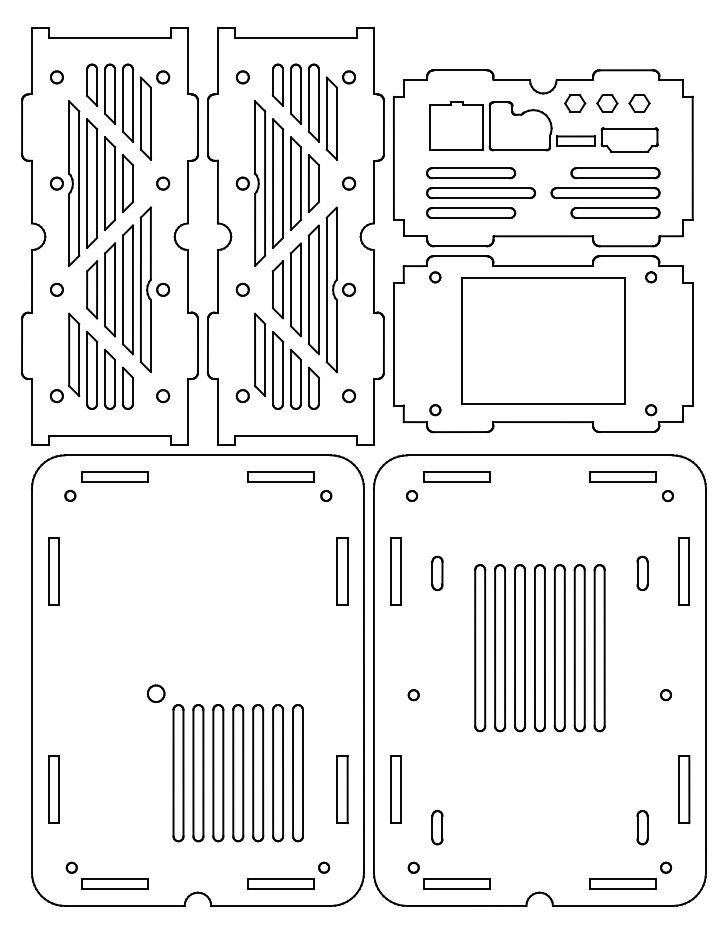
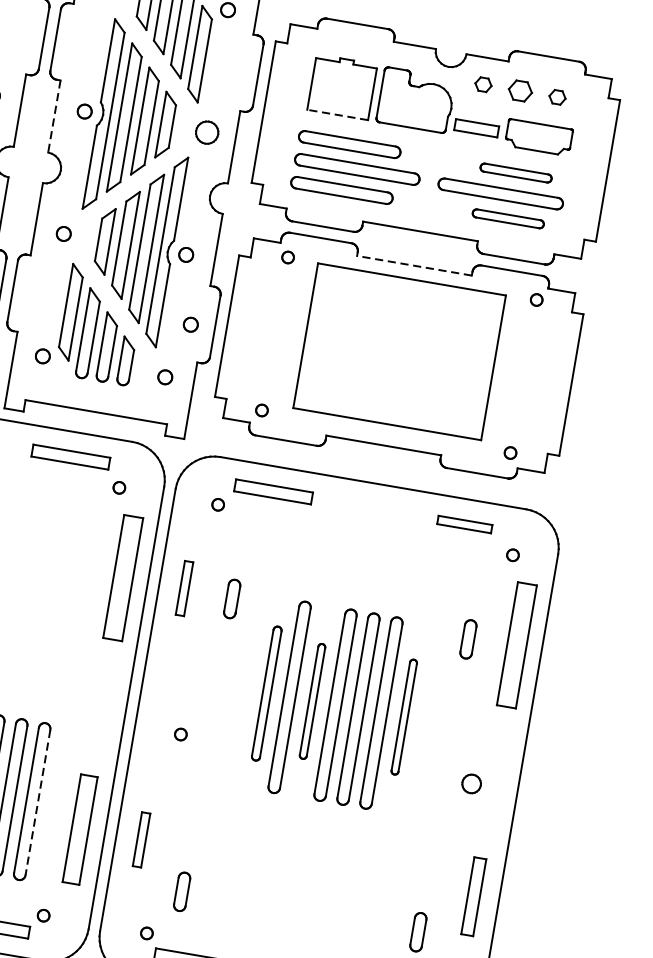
part: (575, 103) -> (483, 84), size x0.7
part: (639, 103) -> (557, 97), size x0.7
line: (456, 150) -> (337, 115), solid -> dashed
part: (615, 173) -> (516, 173), size x0.7
part: (348, 183) -> (206, 132), size x1.6
line: (217, 192) -> (53, 116), solid -> dashed
part: (615, 212) -> (508, 218), size x0.7
line: (543, 266) -> (414, 266), solid -> dashed
part: (362, 348) -> (190, 325), added
part: (622, 476) -> (464, 523), size x0.7
part: (342, 571) -> (123, 578), size x1.6
part: (395, 571) -> (184, 588), size x0.7
part: (683, 571) -> (516, 645), size x1.6
part: (480, 648) -> (266, 693), size x0.7
part: (519, 648) -> (311, 701), size x0.6
part: (599, 648) -> (404, 717), size x0.6
part: (665, 695) -> (470, 784), size x1.6
line: (302, 773) -> (37, 802), solid -> dashed
part: (342, 789) -> (80, 829), size x1.4
part: (395, 789) -> (141, 839), size x0.7

